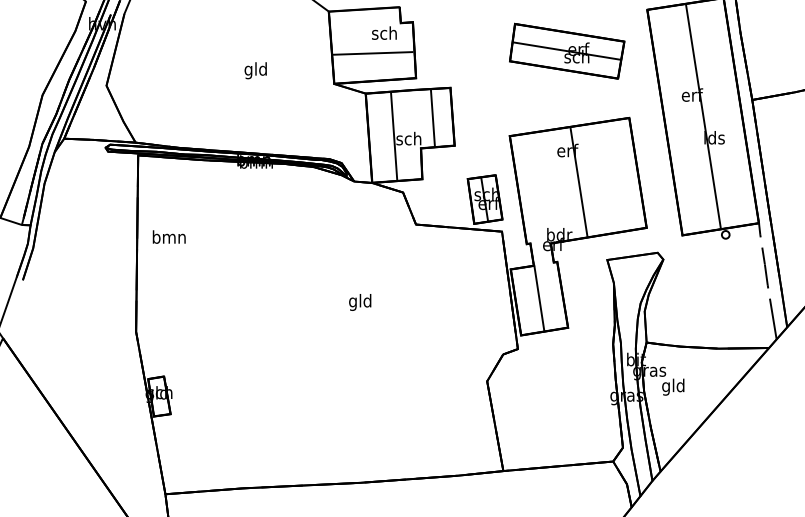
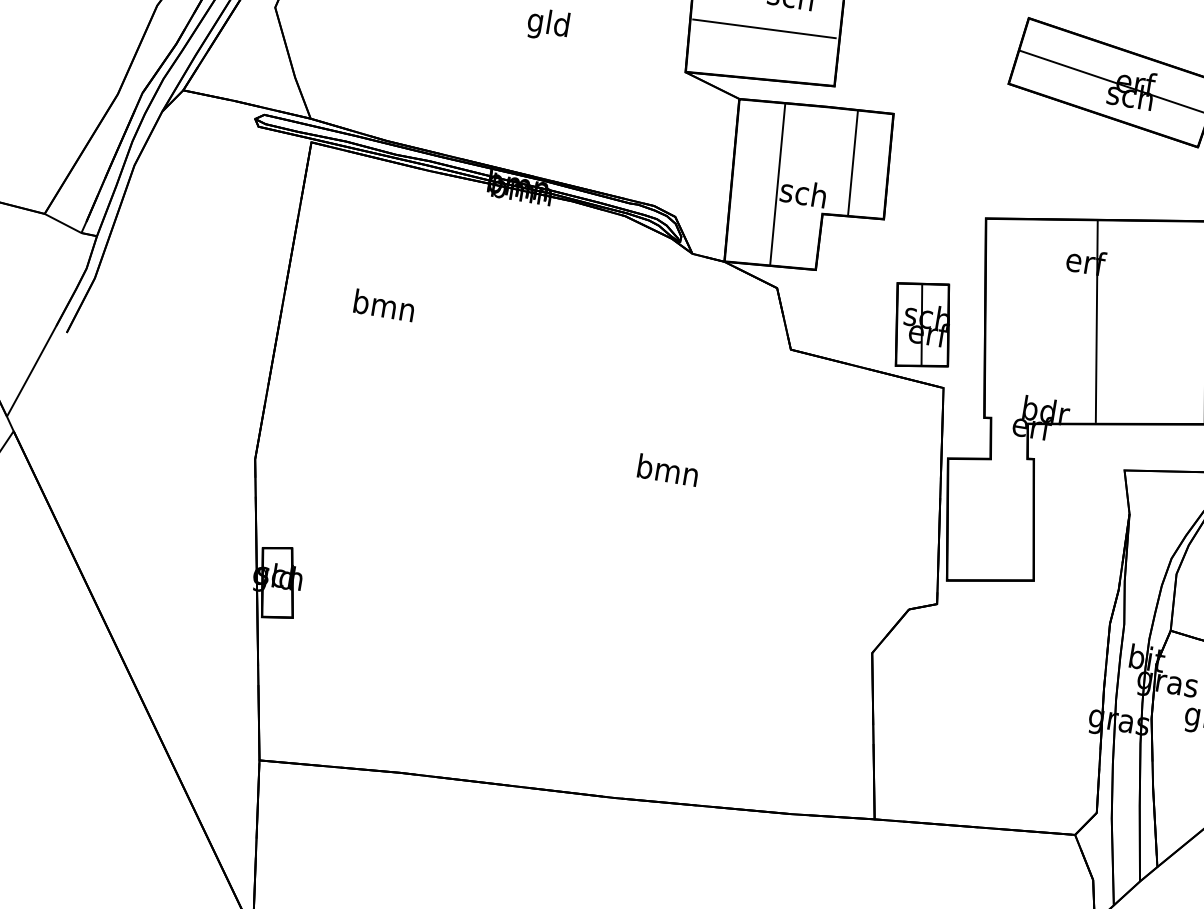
text: (168, 236) -> (383, 304), moved
line: (539, 297) -> (991, 517), removed
text: (360, 302) -> (667, 473), gld -> bmn

